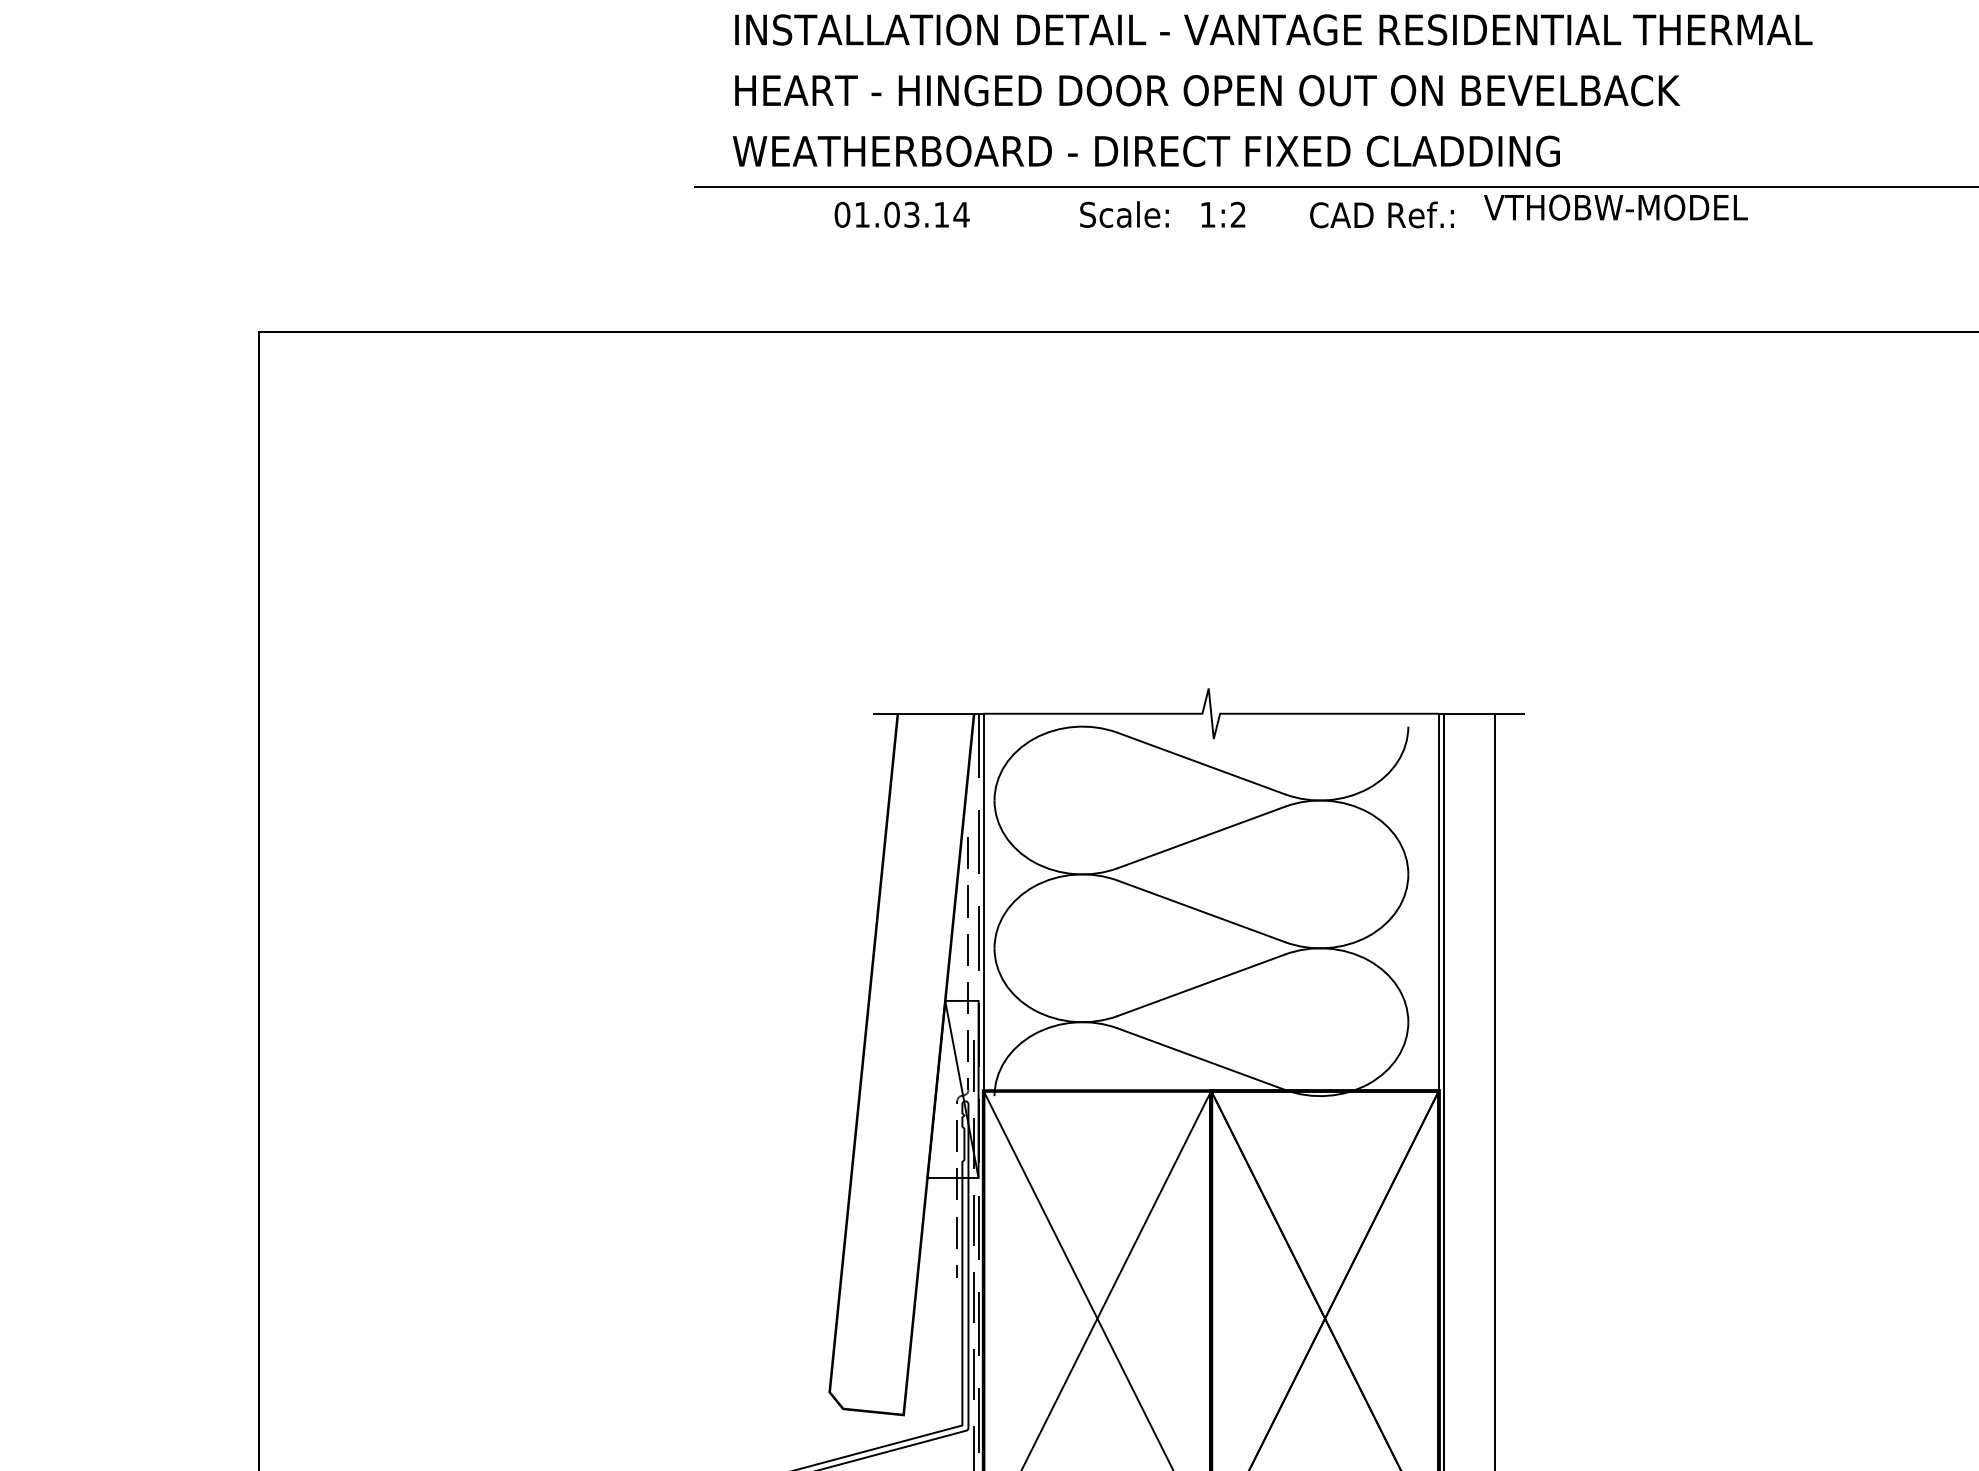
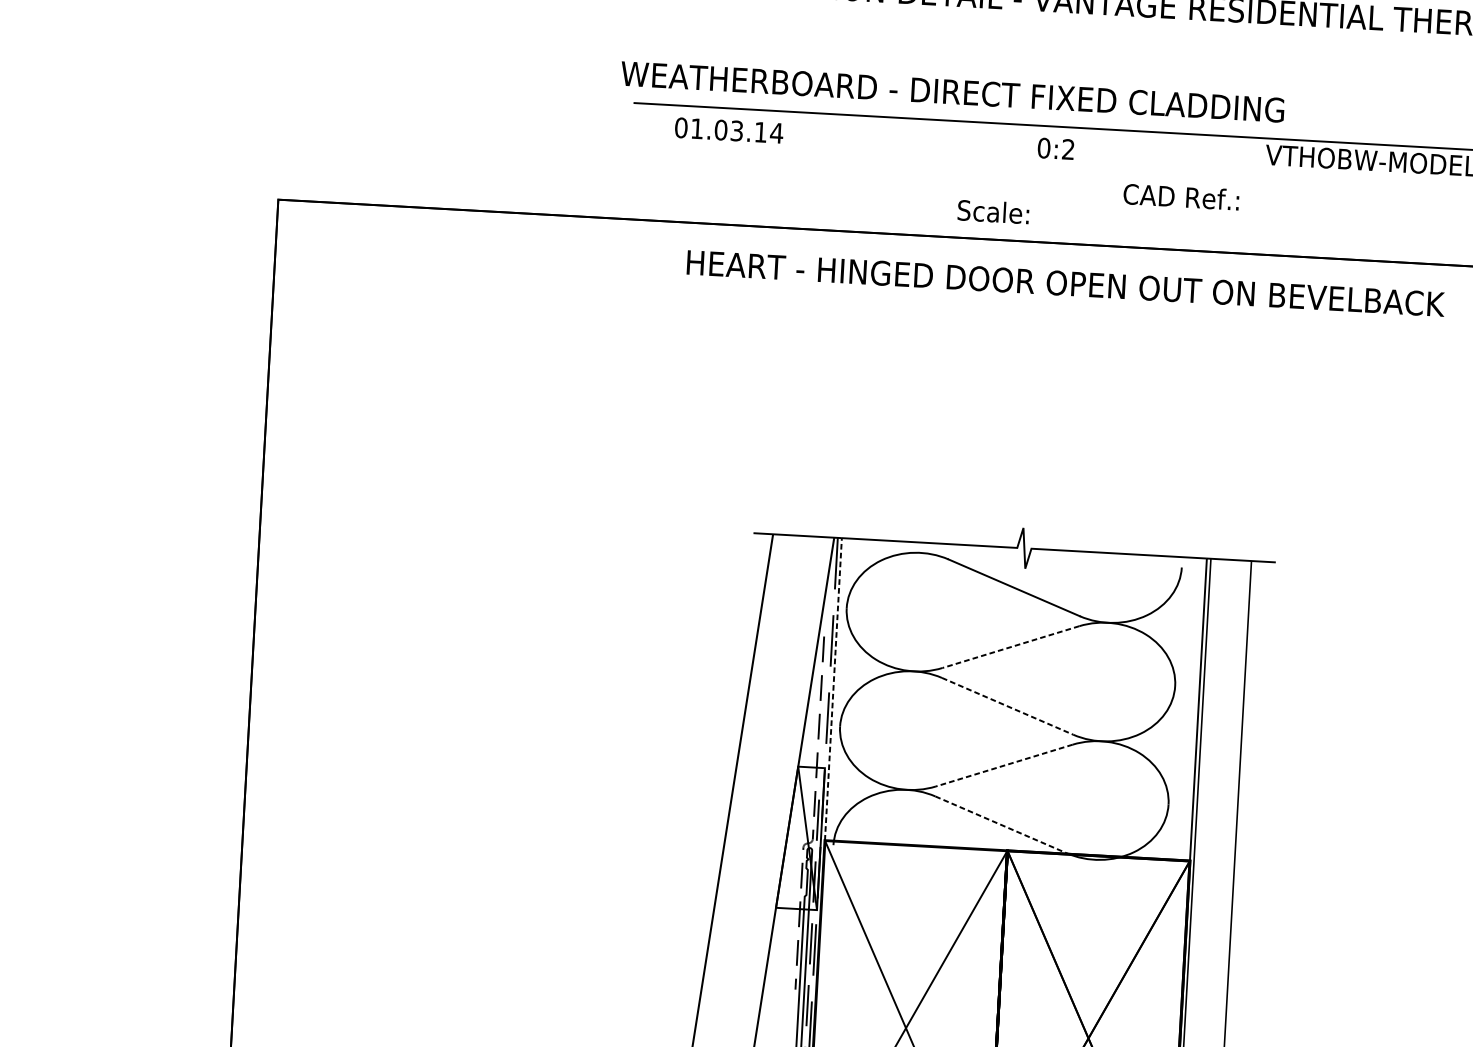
text: (1207, 90) -> (1065, 283), moved
text: (1145, 151) -> (951, 92), moved
text: (901, 214) -> (728, 130), moved
text: (1124, 214) -> (993, 211), moved
text: (1207, 214) -> (1043, 147), 1:2 -> 0:2
text: (1381, 214) -> (1180, 196), moved
line: (1200, 837) -> (1010, 647), solid -> dashed
line: (983, 902) -> (833, 689), solid -> dashed
line: (1201, 911) -> (1007, 706), solid -> dashed
line: (1200, 985) -> (1003, 765), solid -> dashed
line: (1201, 1059) -> (1001, 825), solid -> dashed

